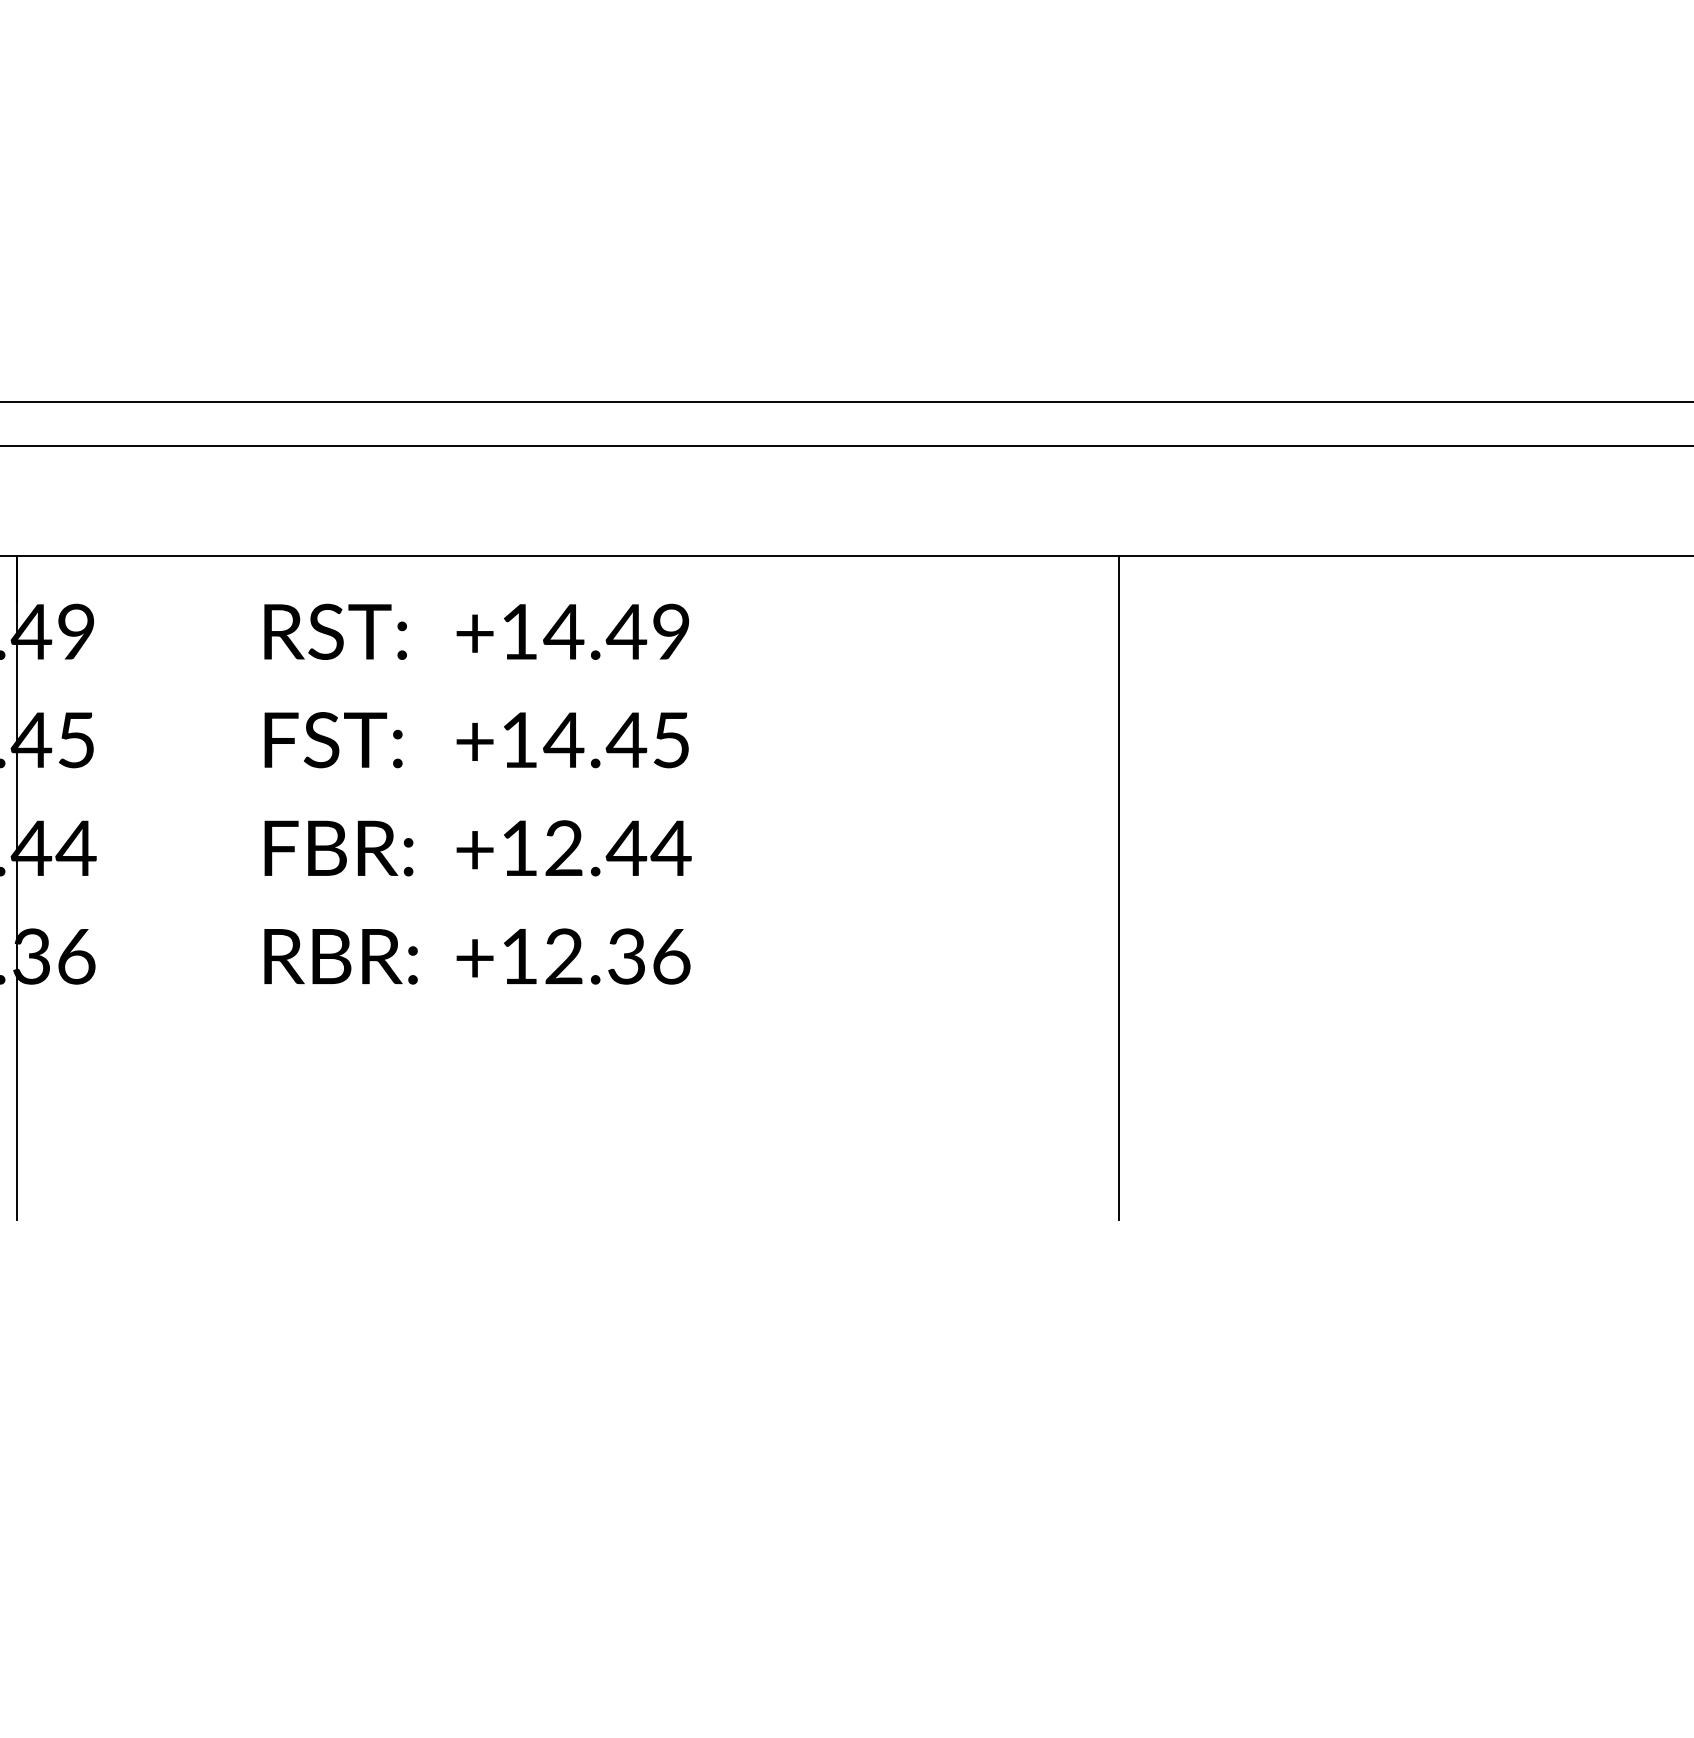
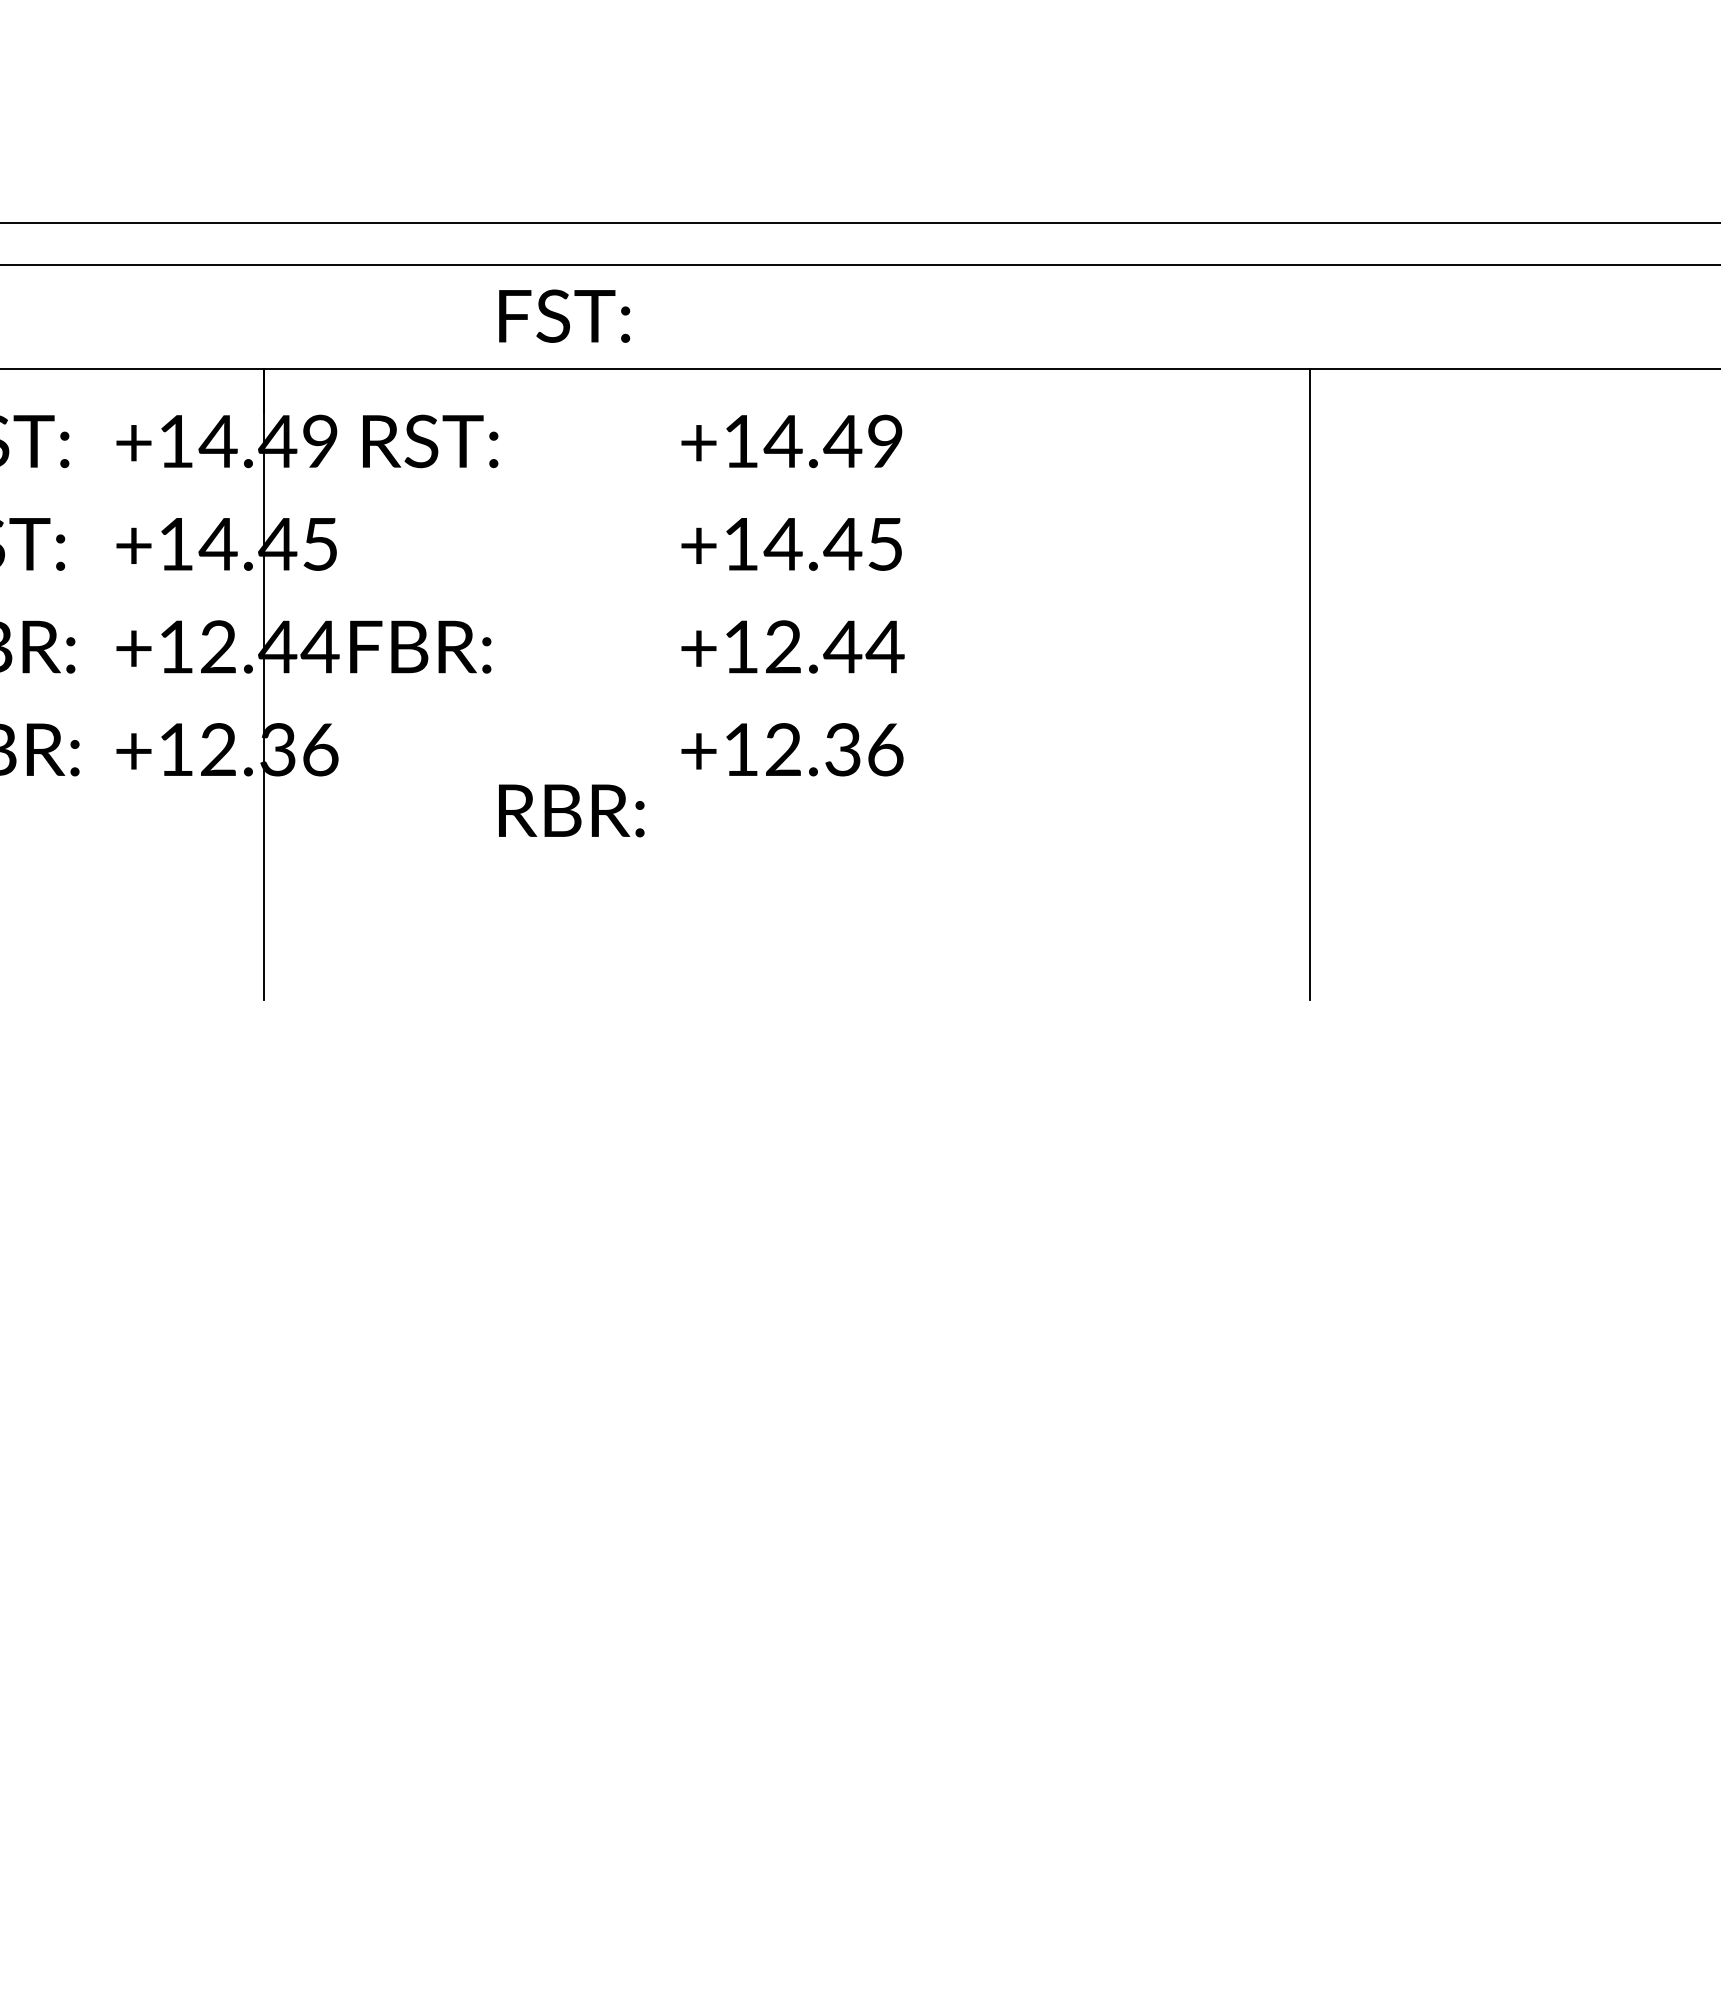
text: (335, 631) -> (430, 441), moved
text: (333, 739) -> (564, 315), moved
text: (338, 847) -> (420, 646), moved
text: (340, 956) -> (571, 810), moved

